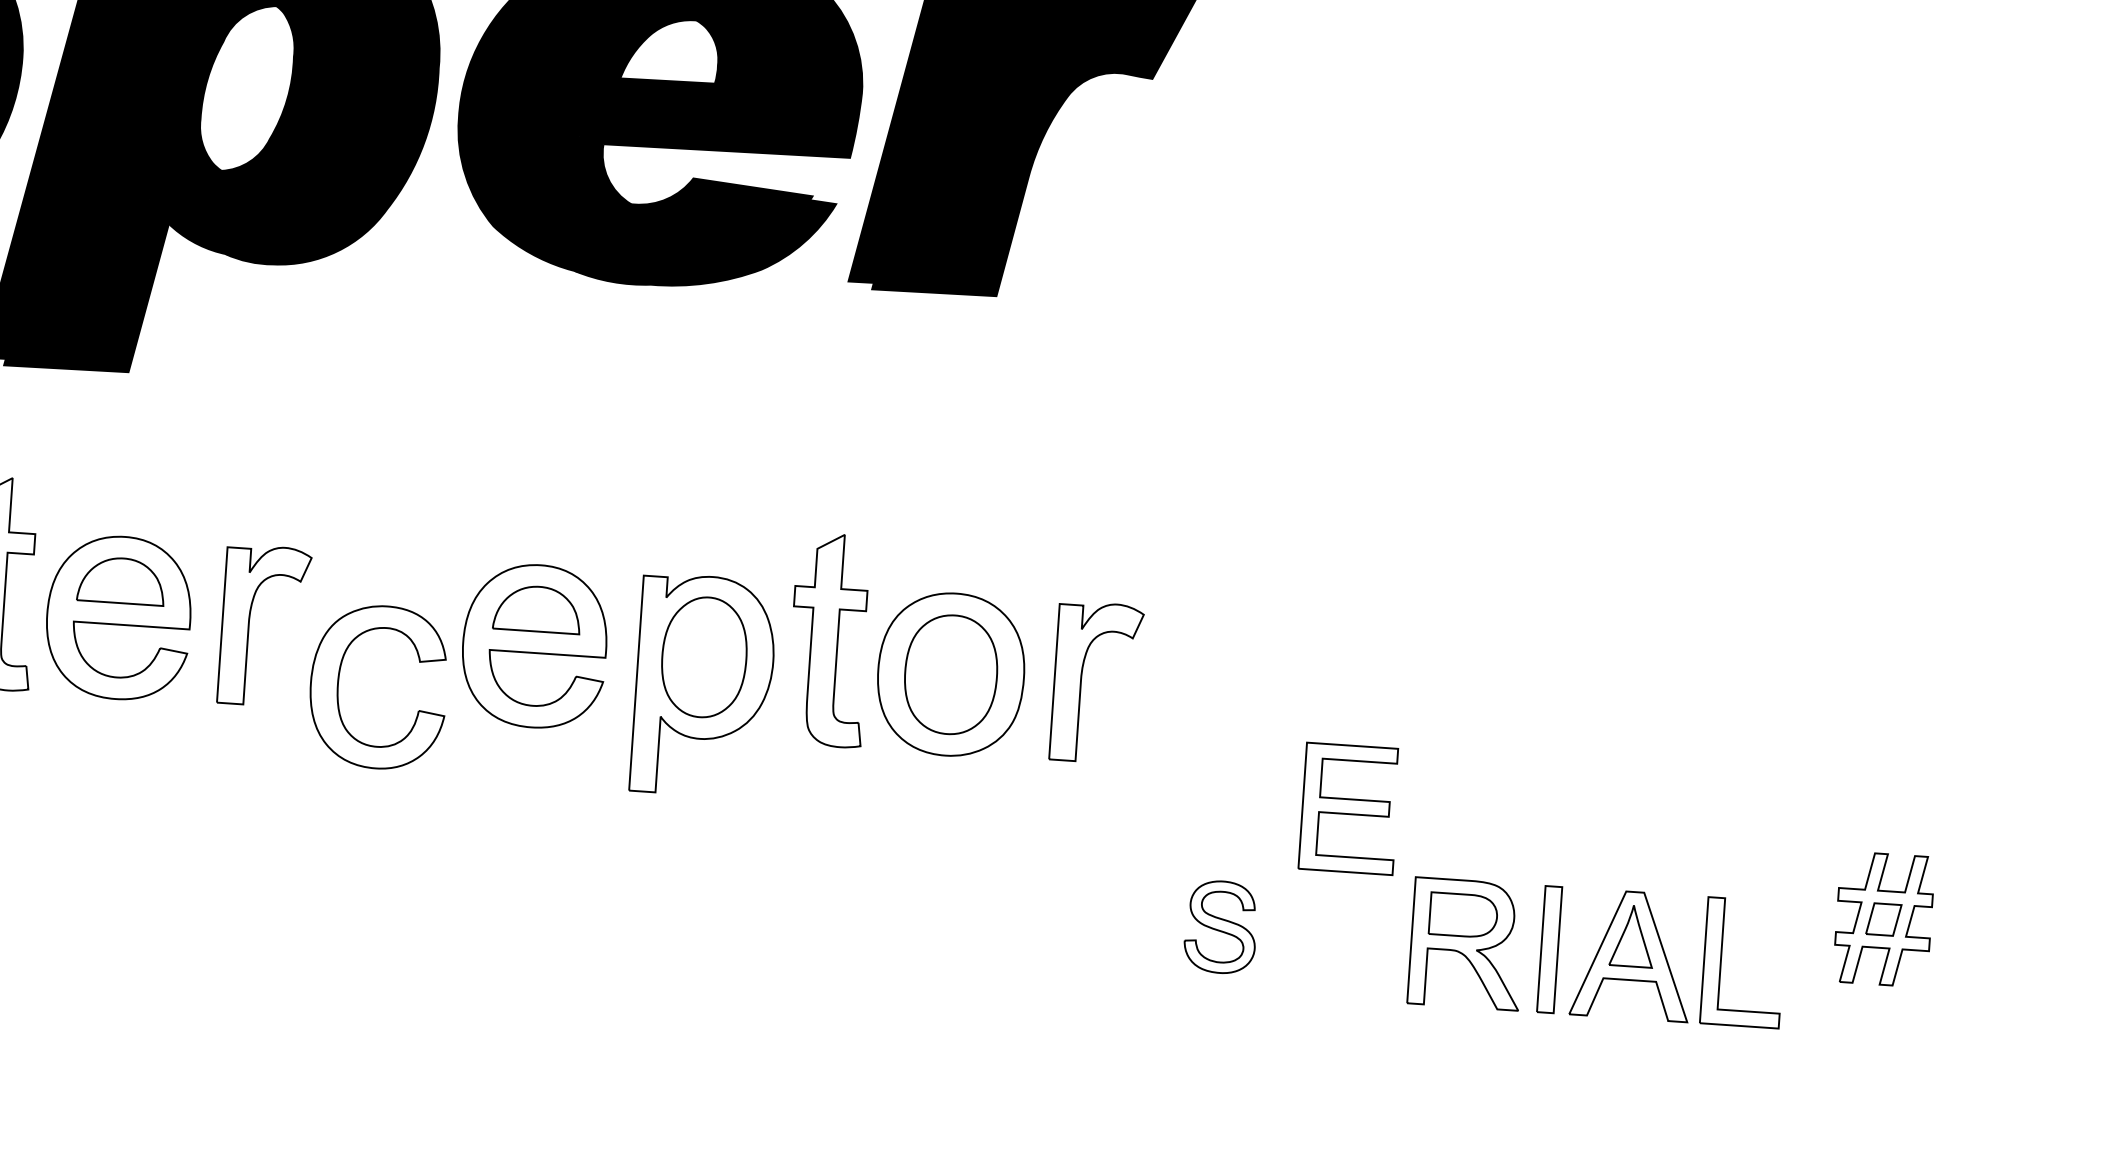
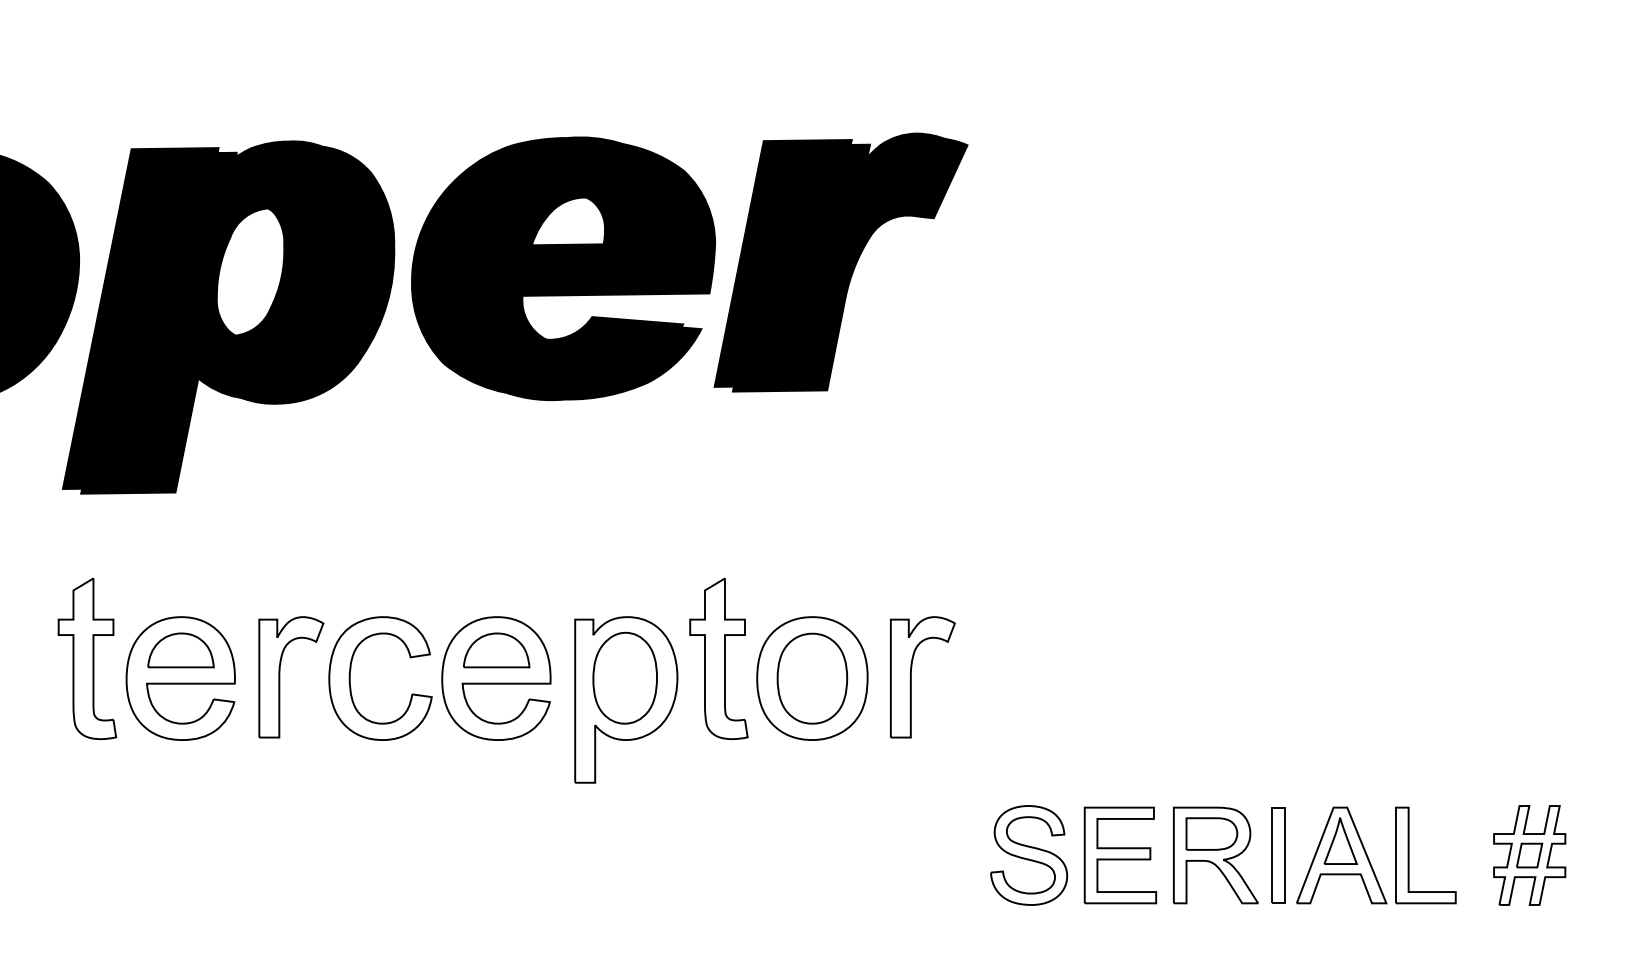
part: (338, 684) -> (350, 678), moved
part: (1349, 808) -> (1120, 855), moved
part: (1883, 919) -> (1529, 855), moved
part: (1221, 927) -> (1029, 855), size x1.43

